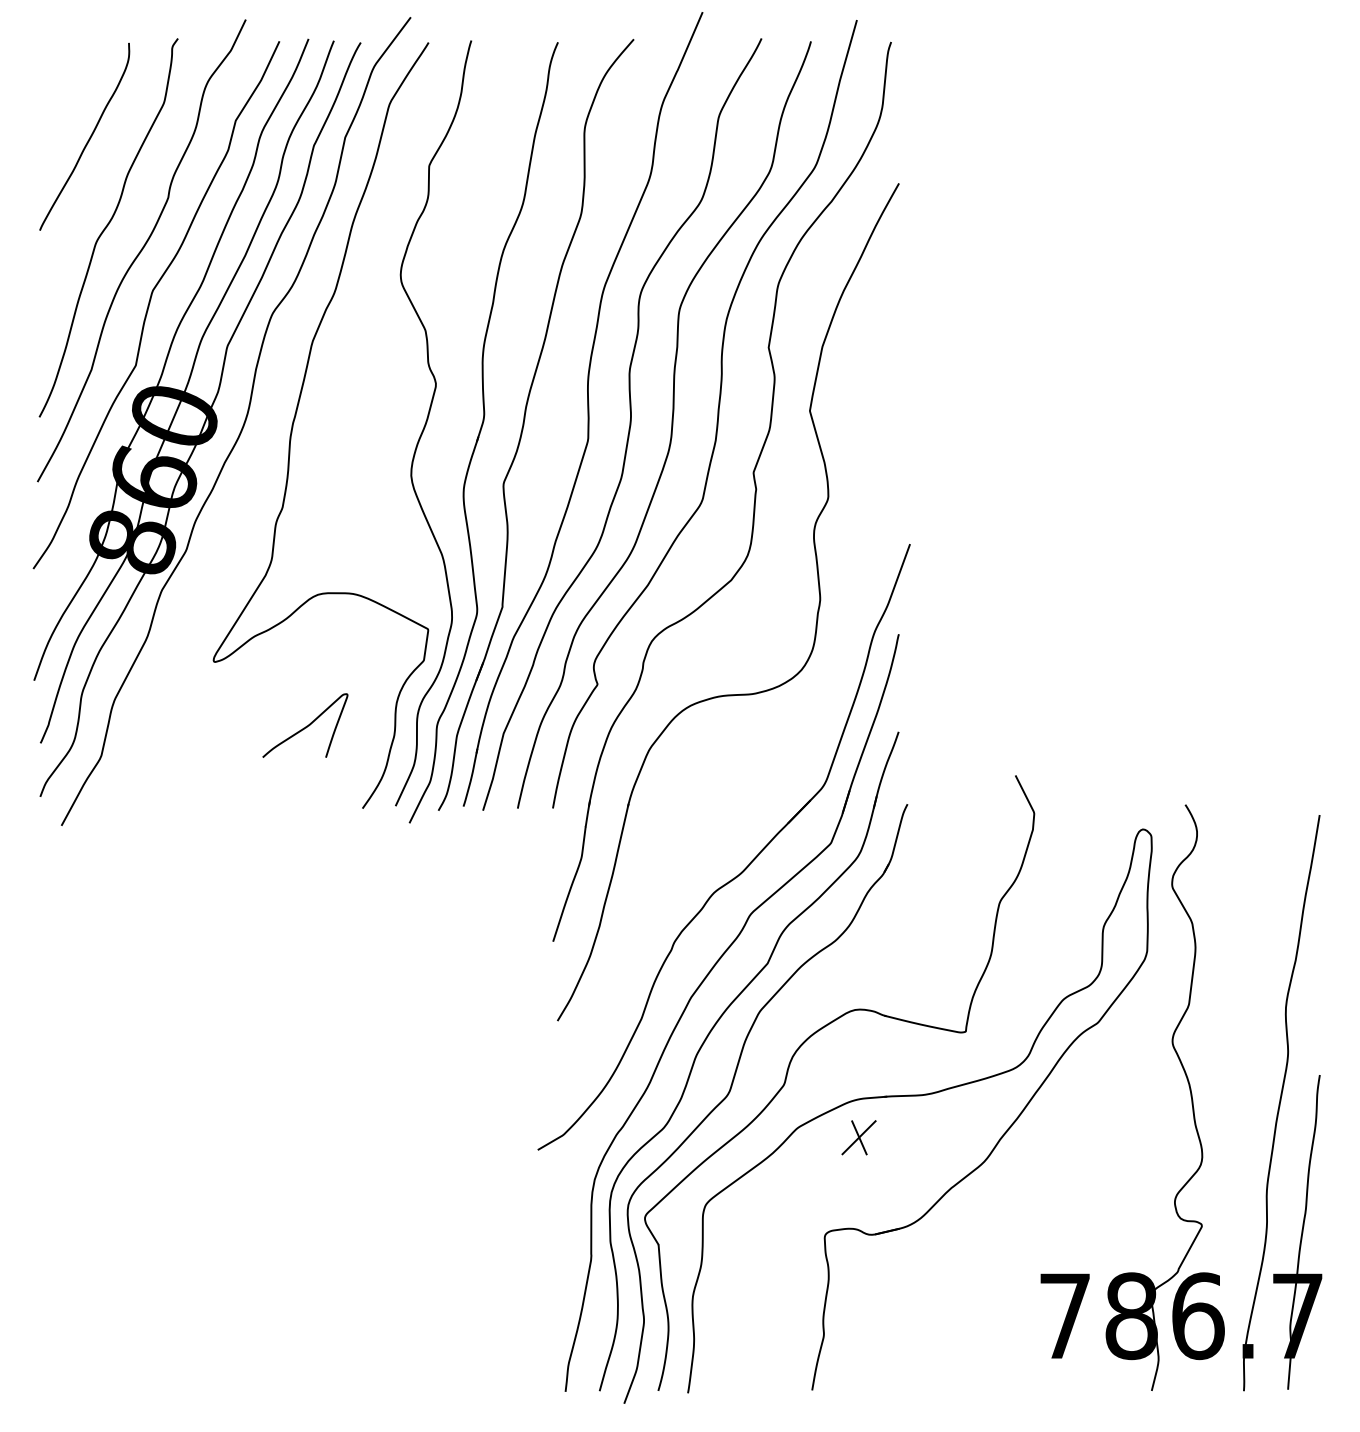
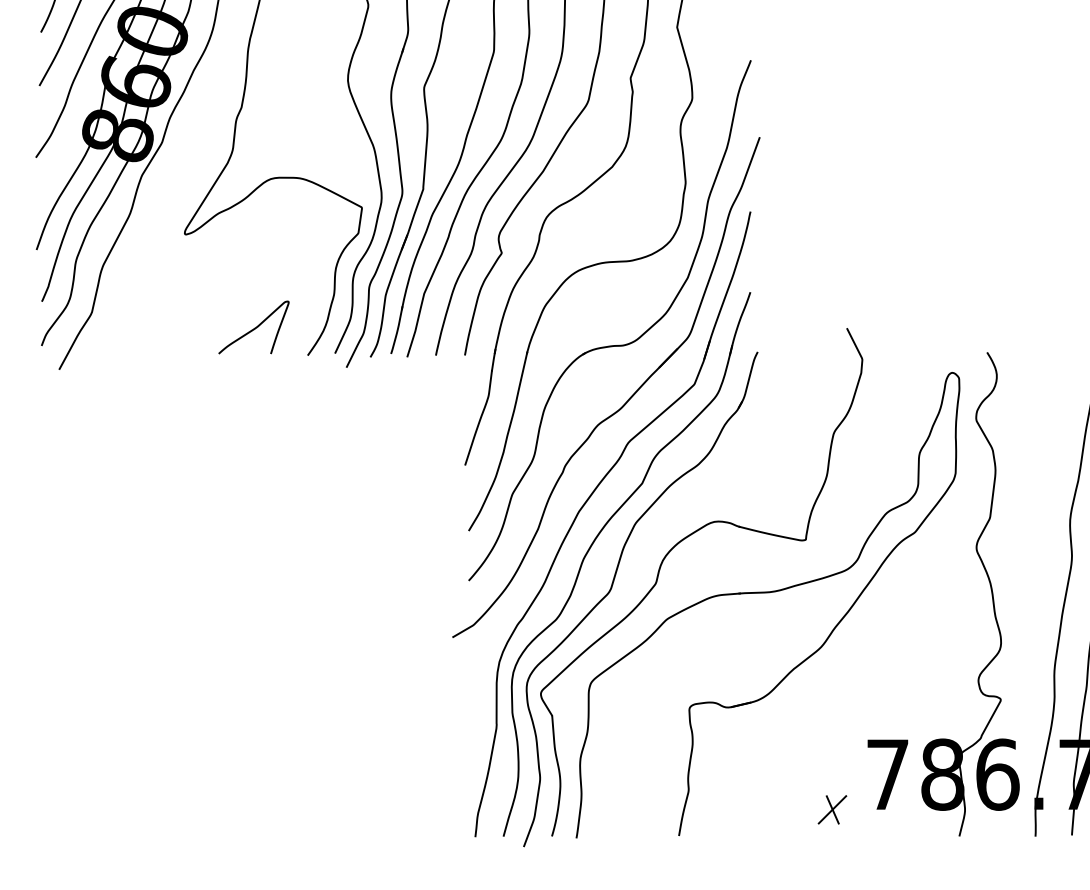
curve: (306, 725) -> (254, 327), moved
part: (728, 796) -> (609, 345), added
part: (858, 1137) -> (832, 809), moved

